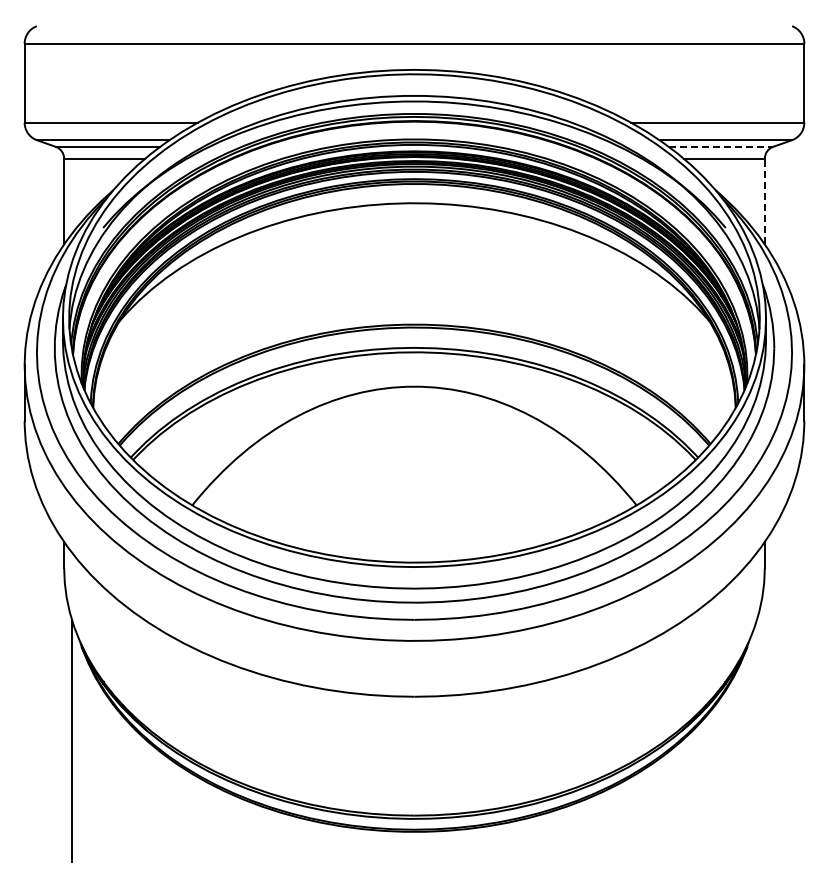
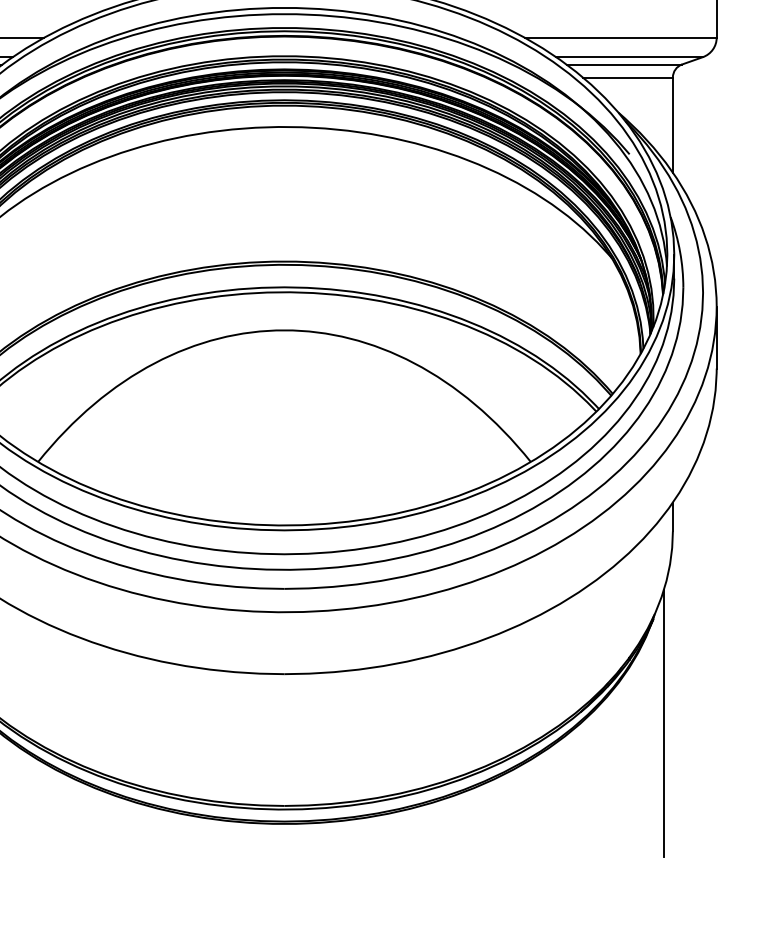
line: (721, 146) -> (624, 64), dashed -> solid
line: (764, 201) -> (672, 125), dashed -> solid
line: (756, 740) -> (663, 722), added

